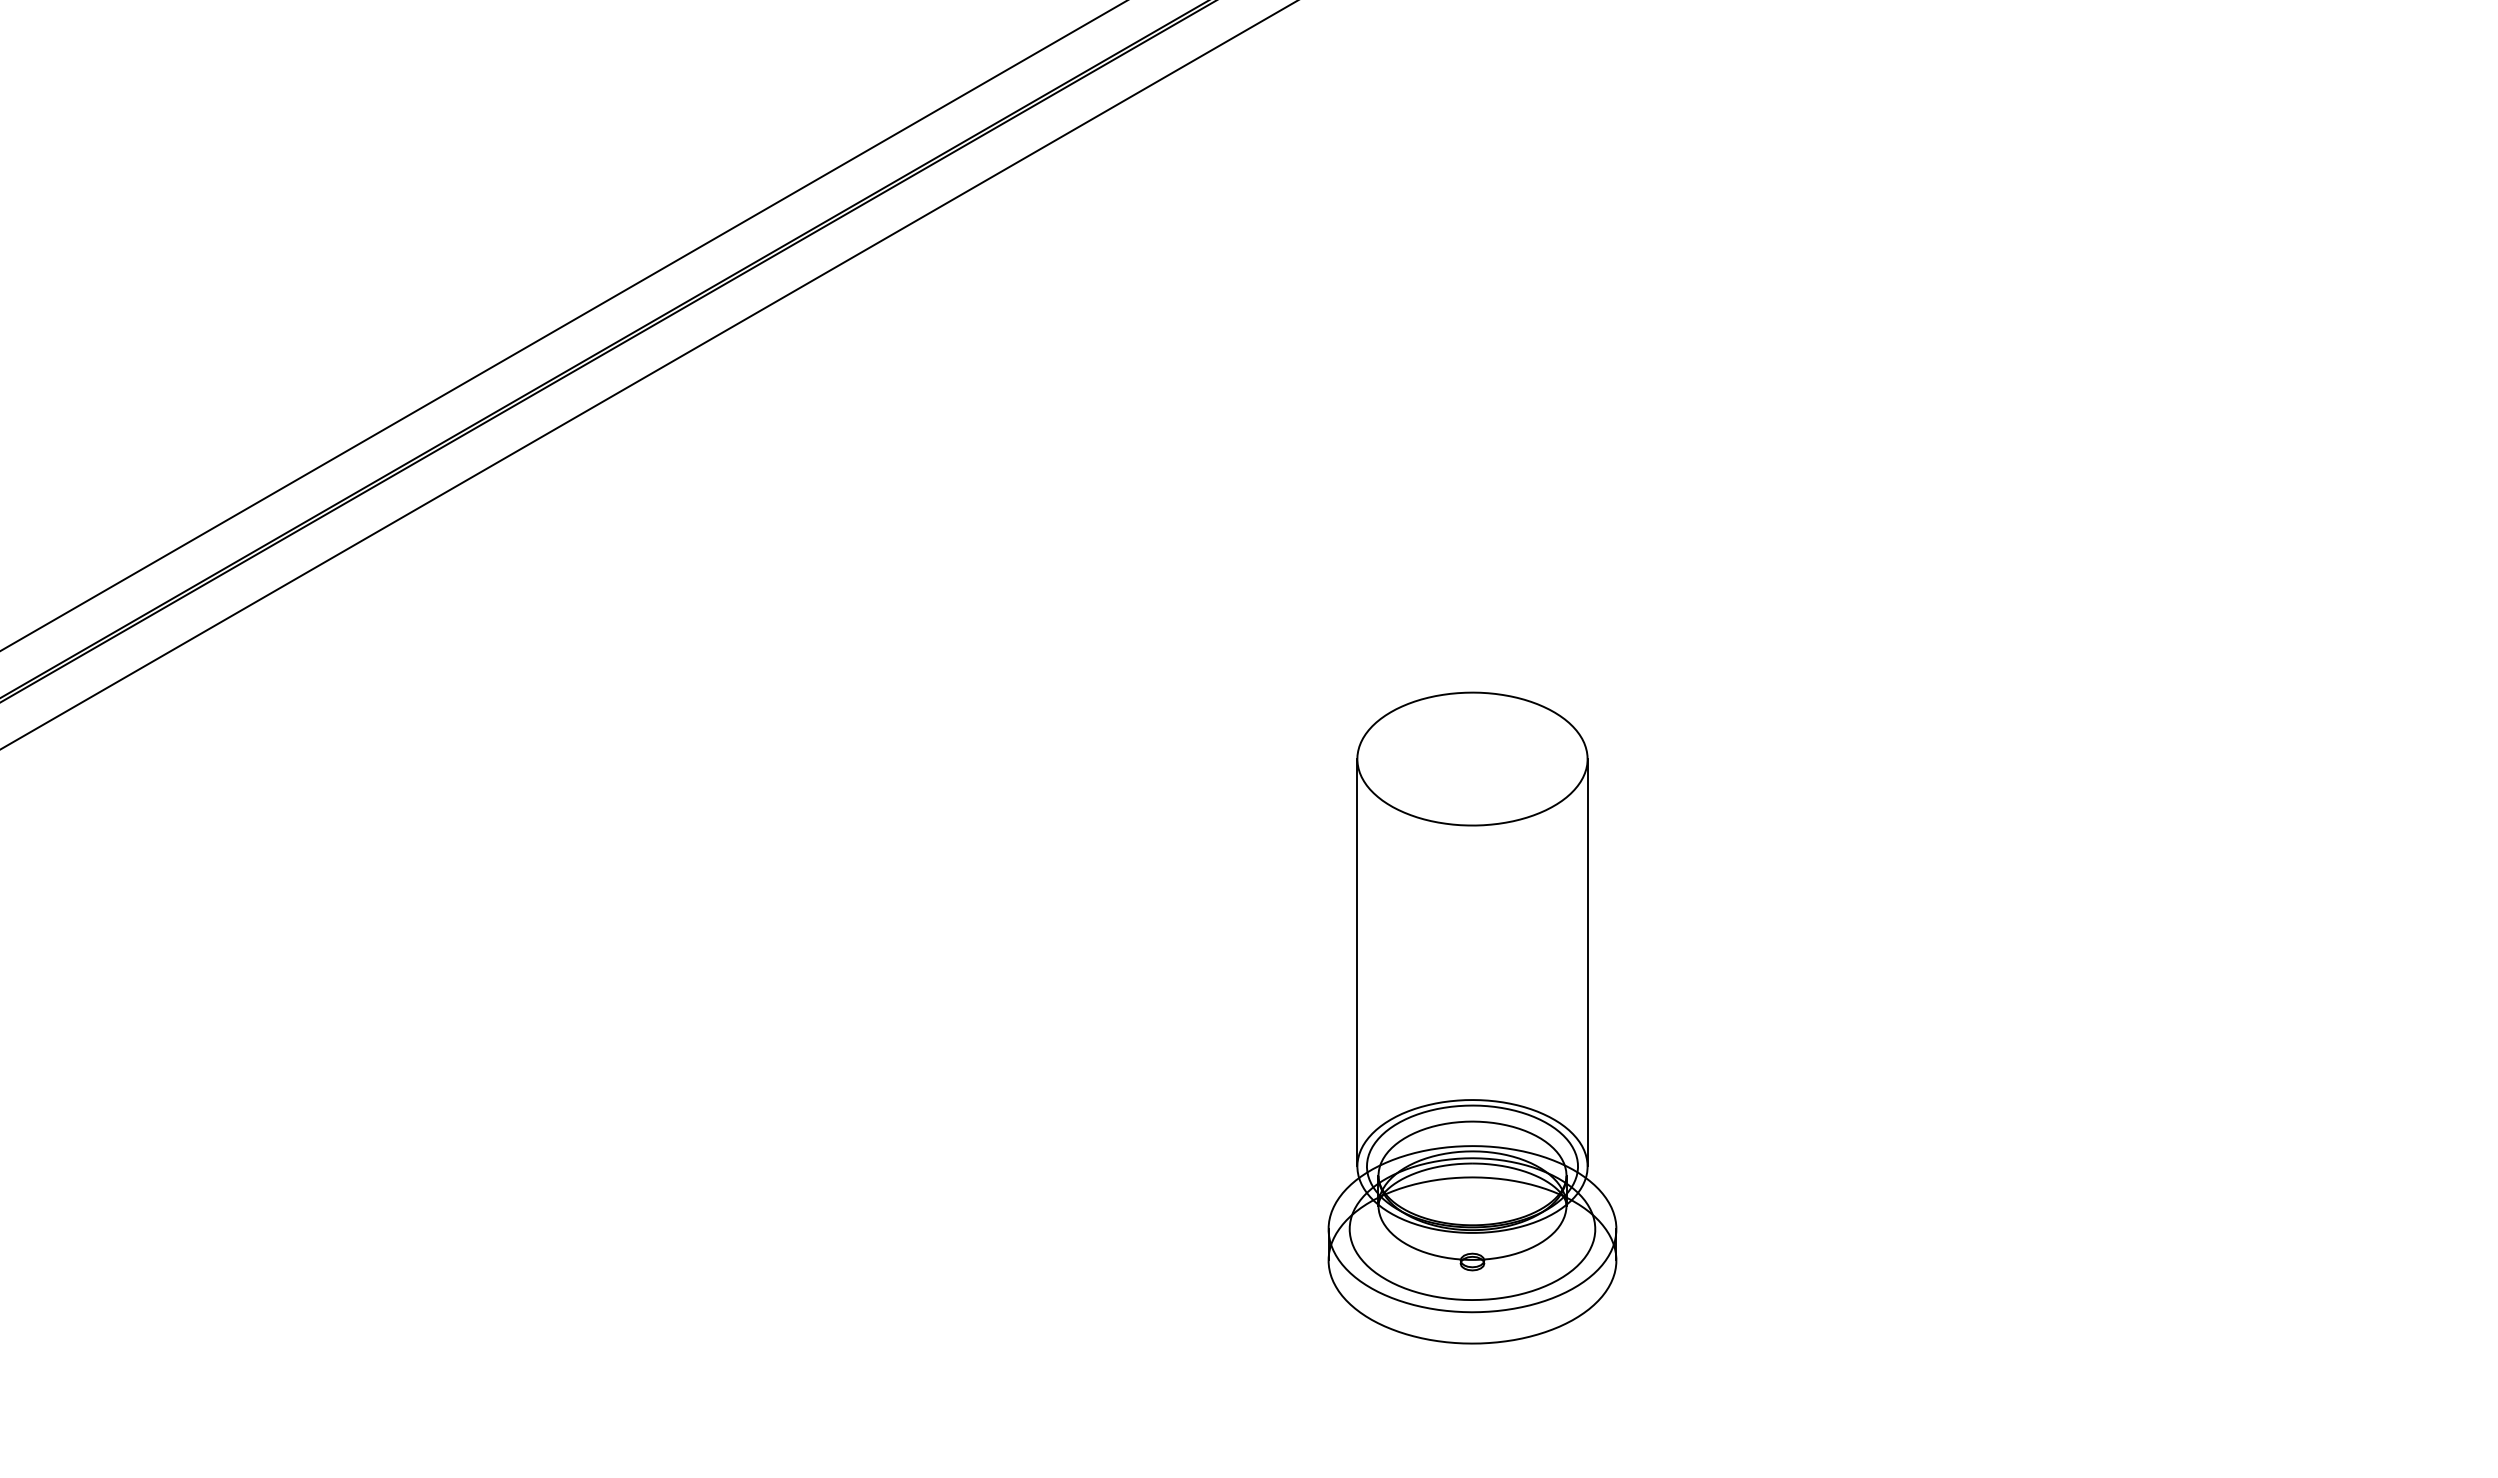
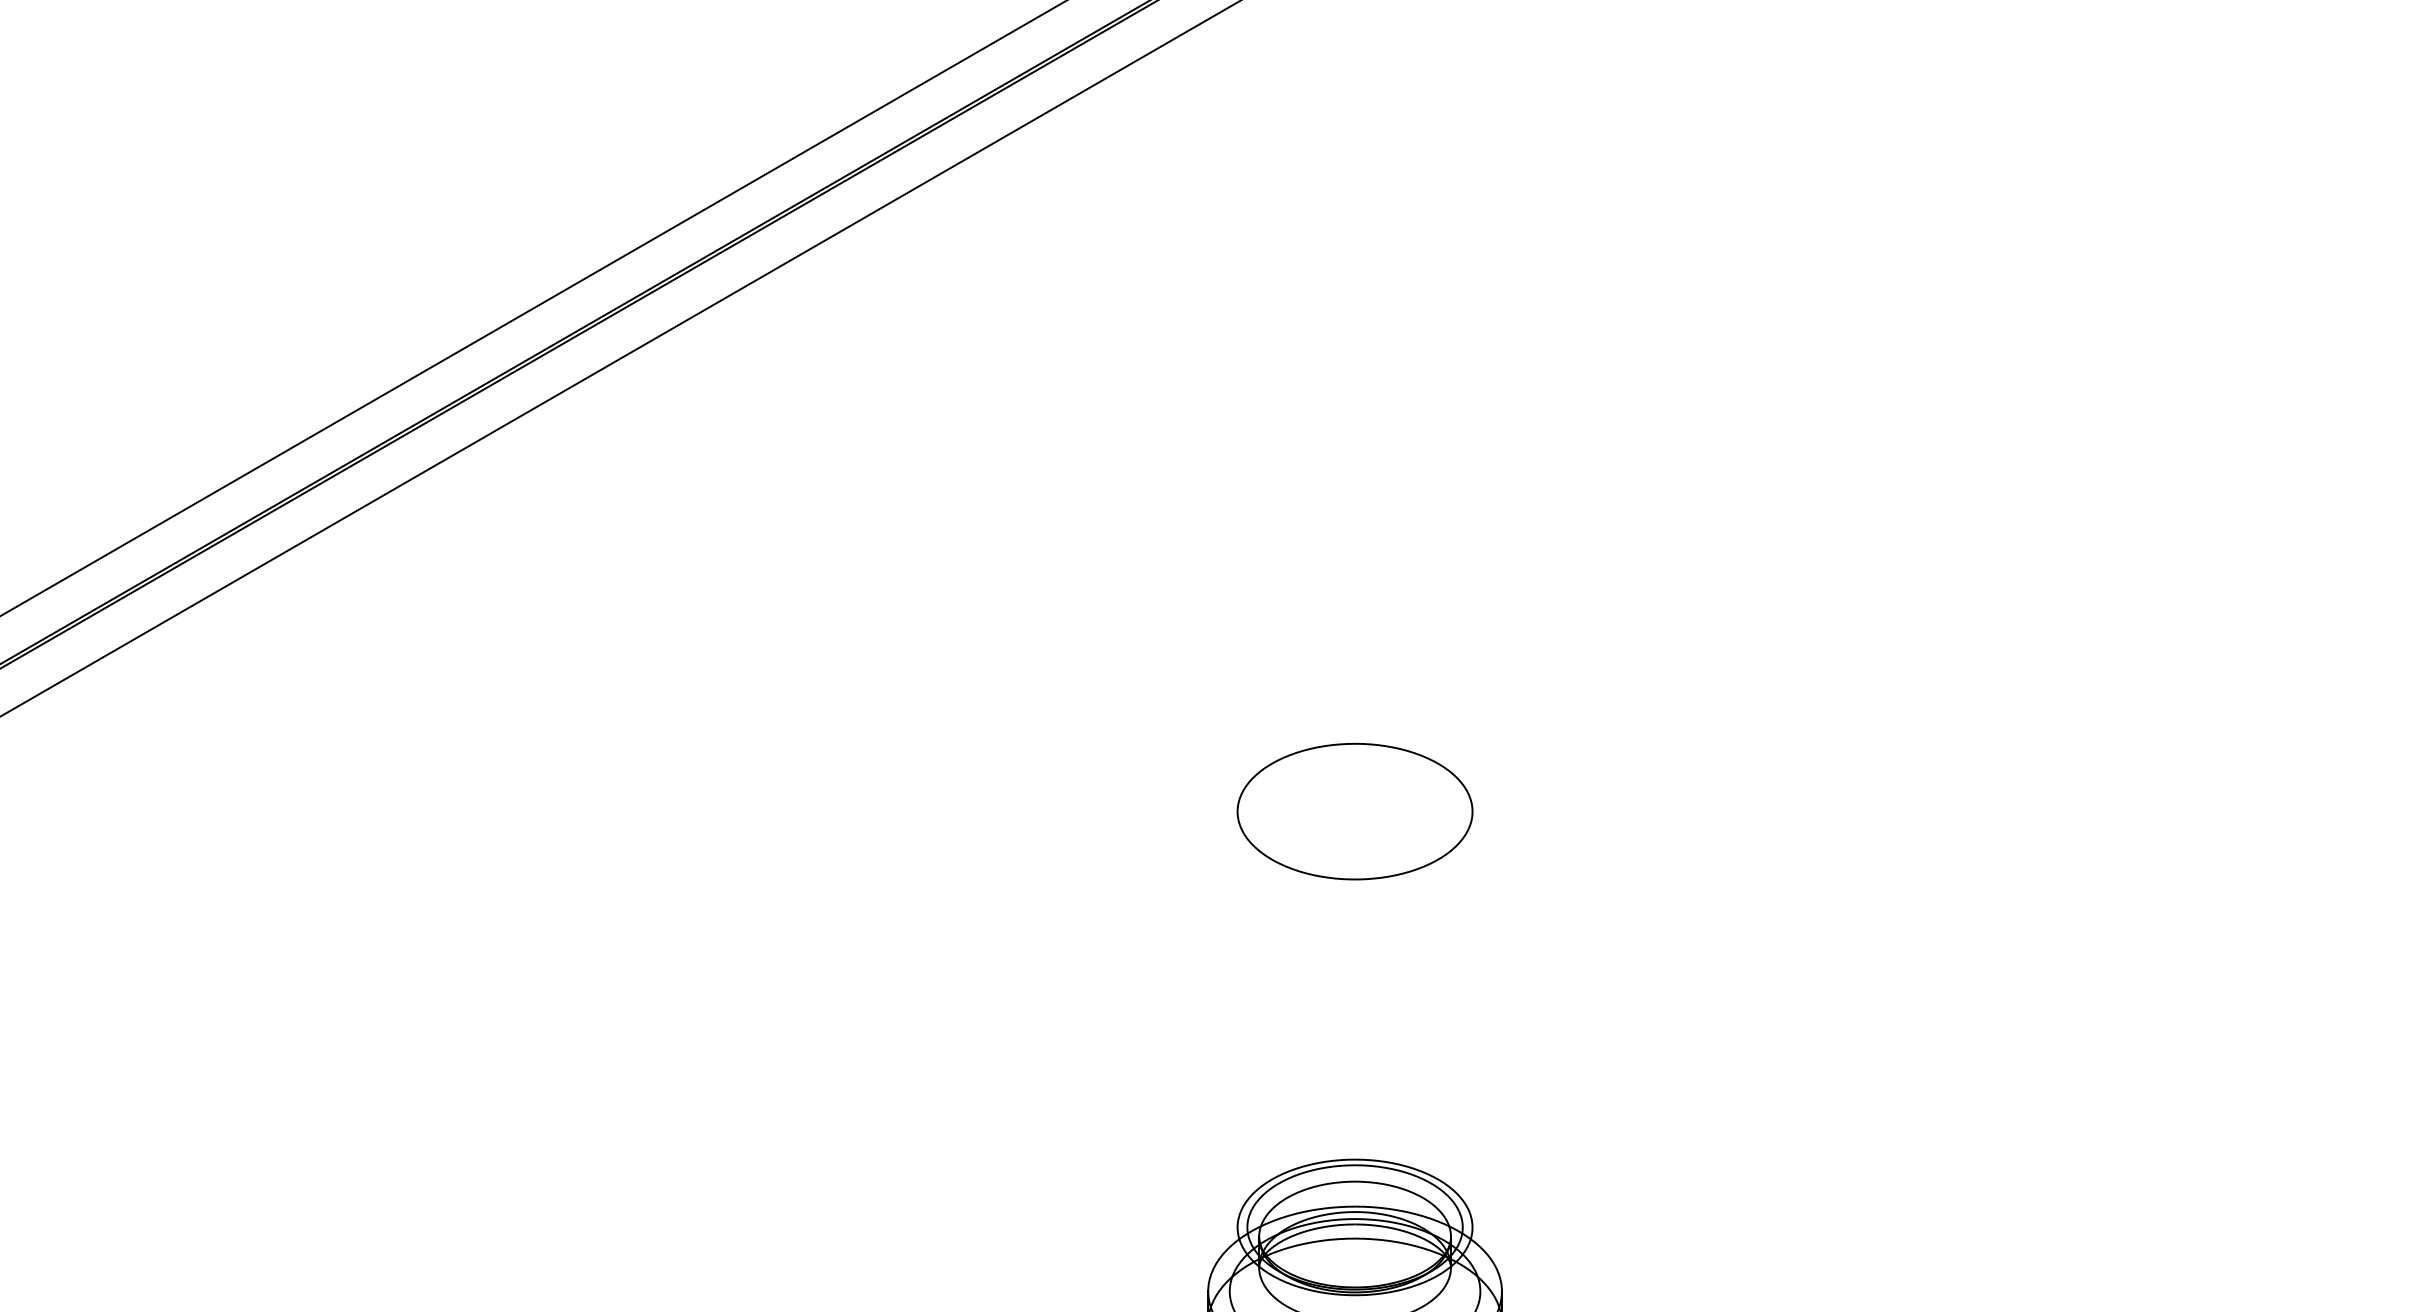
line: (1357, 962) -> (1237, 1019), removed
line: (1587, 962) -> (1472, 1019), removed

